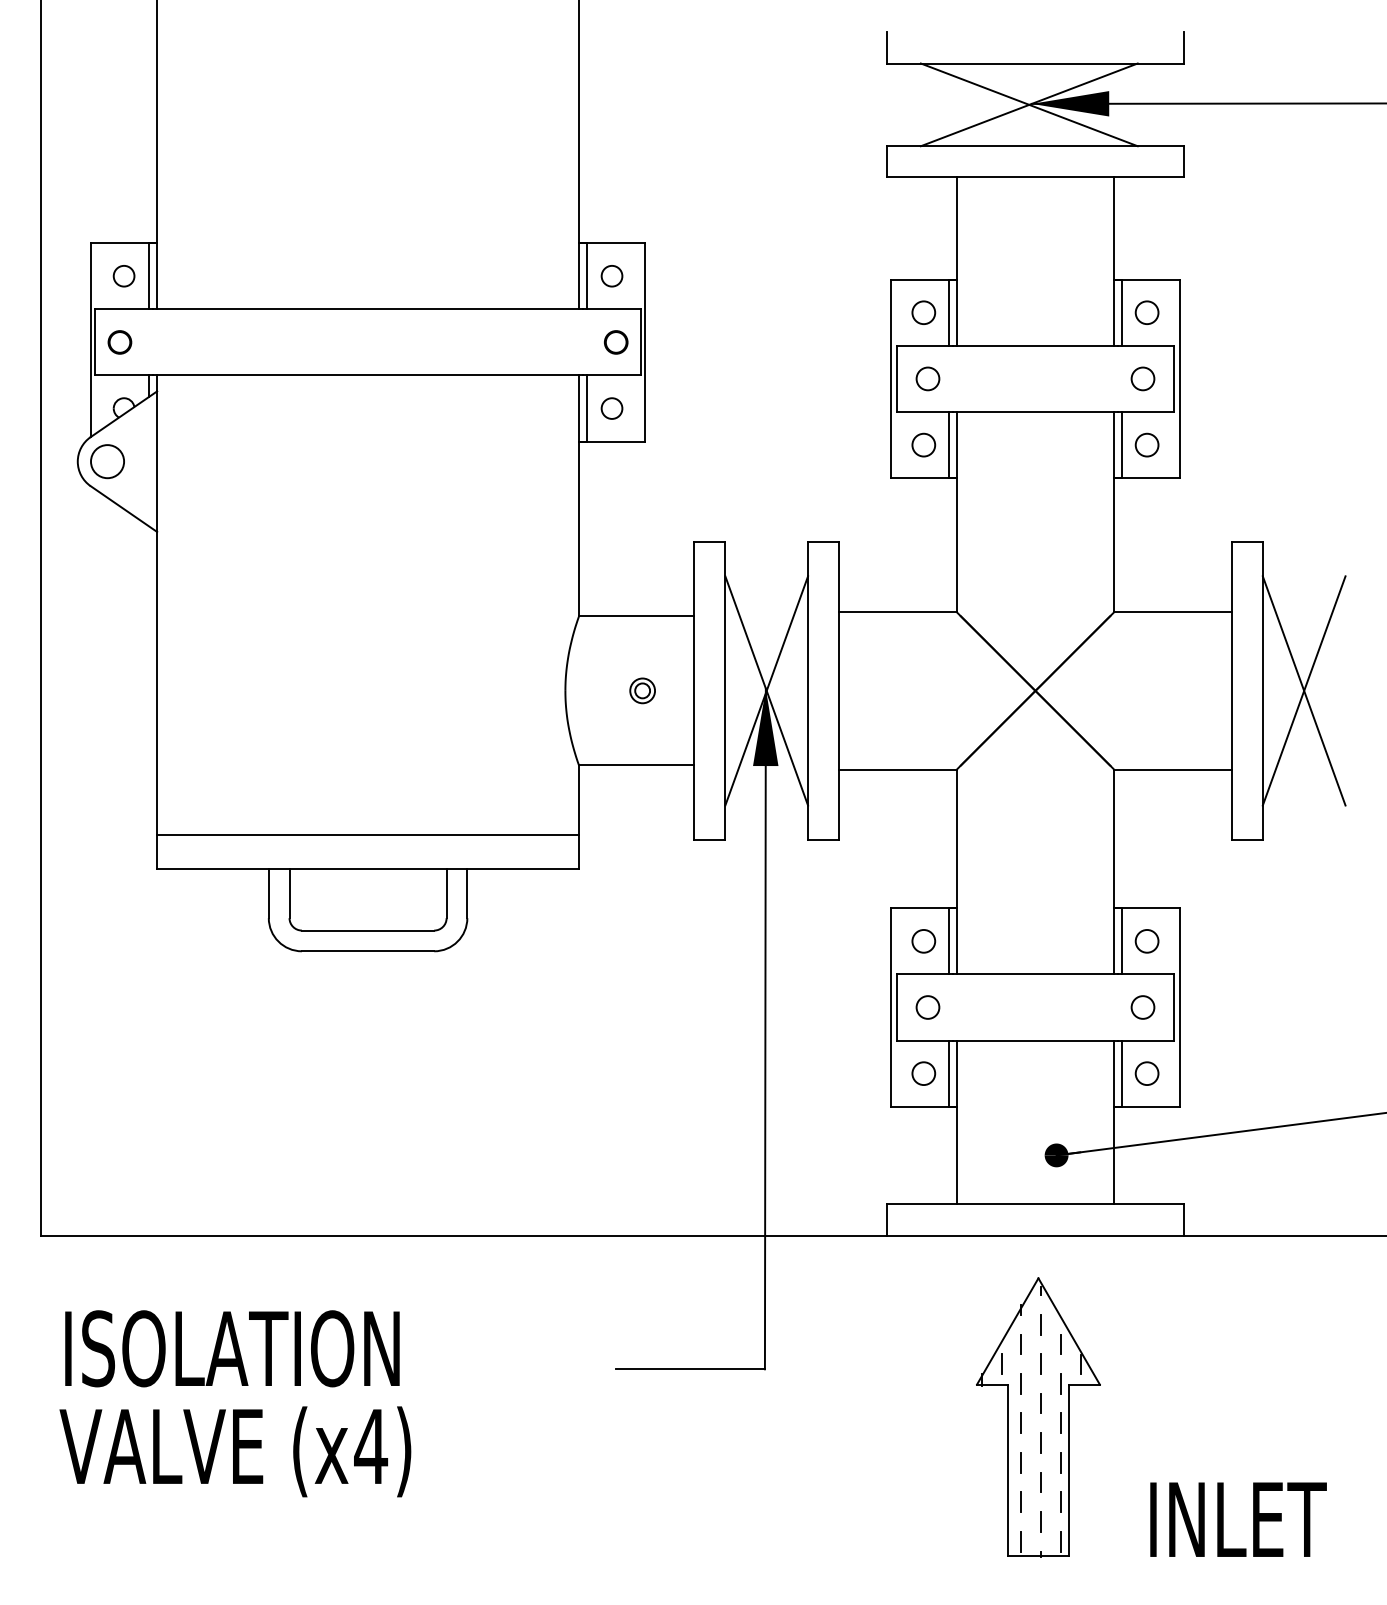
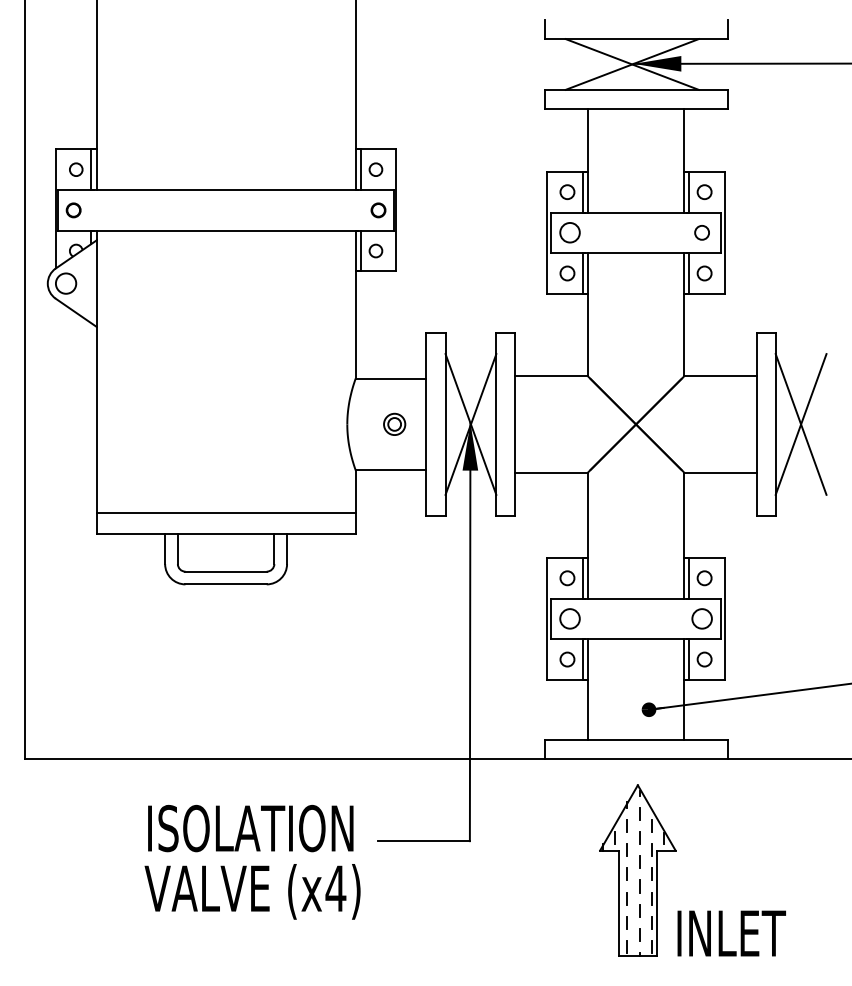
circle: (927, 378) -> (569, 232), size x1.4
part: (642, 690) -> (394, 424), size x1.4
circle: (927, 1006) -> (569, 618), size x1.4
circle: (1142, 1006) -> (701, 618), size x1.4
text: (235, 1402) -> (252, 861), moved
text: (1238, 1519) -> (731, 933), moved

